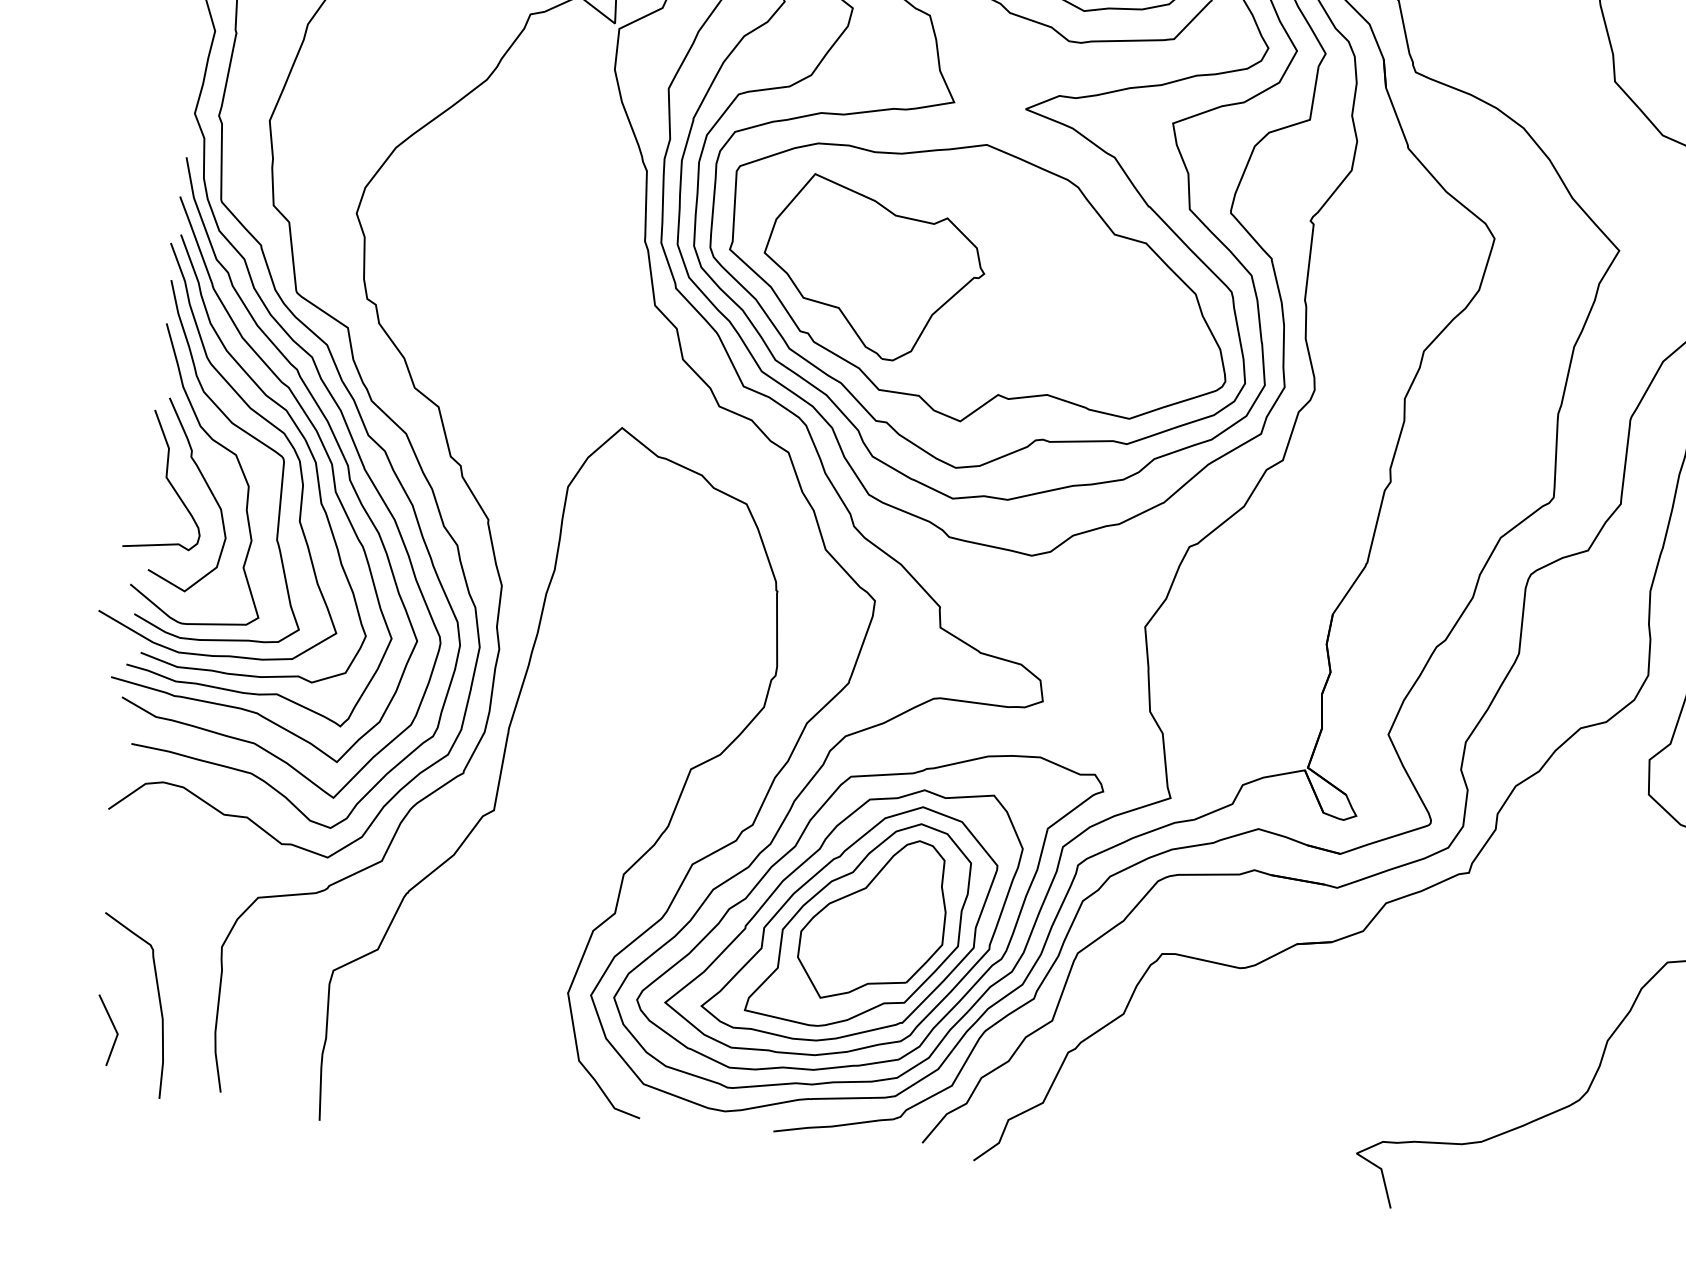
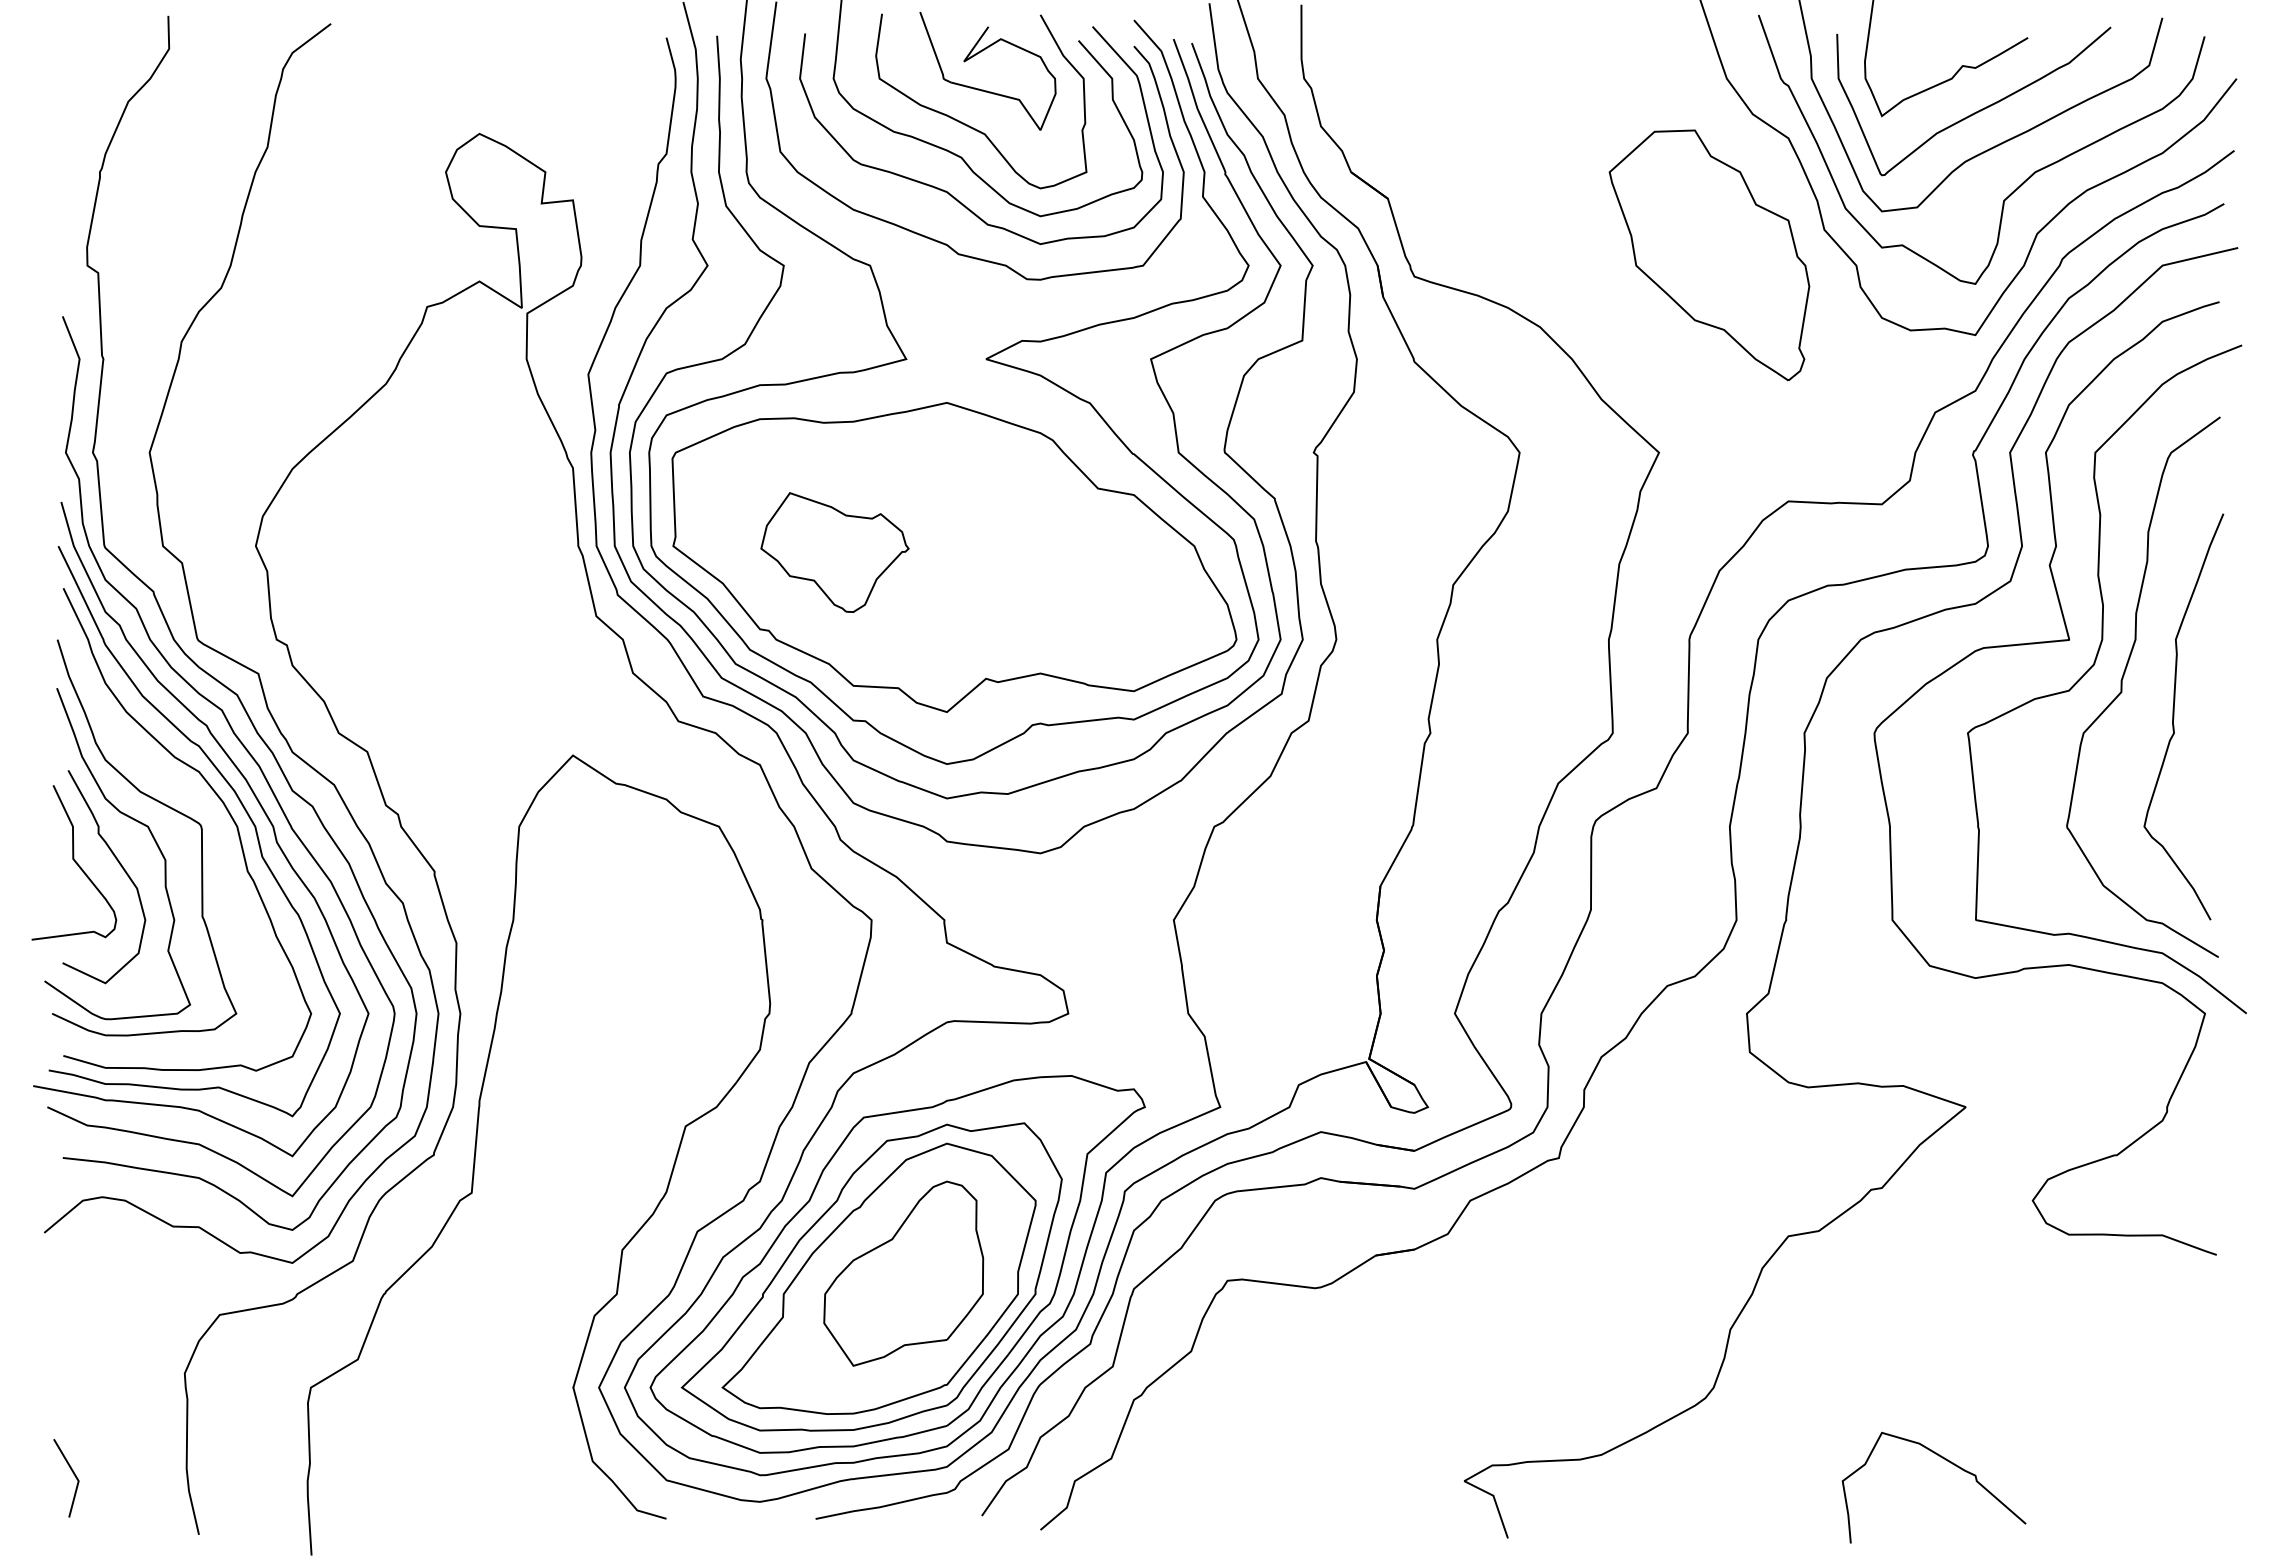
part: (873, 269) -> (834, 552), size x0.6
curve: (262, 418) -> (173, 783), removed
part: (859, 923) -> (888, 1279), removed
curve: (158, 1000) -> (120, 1439), removed

